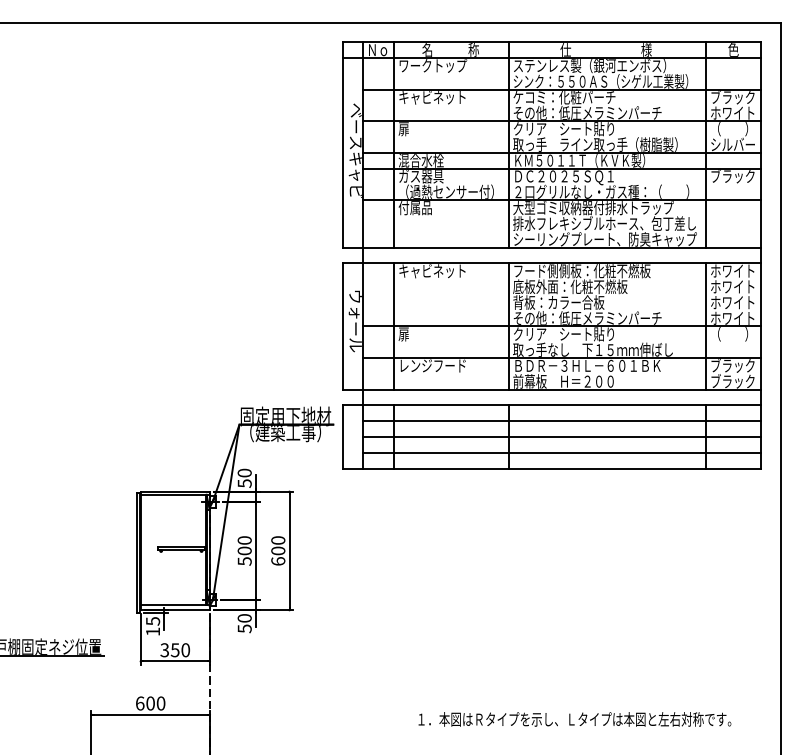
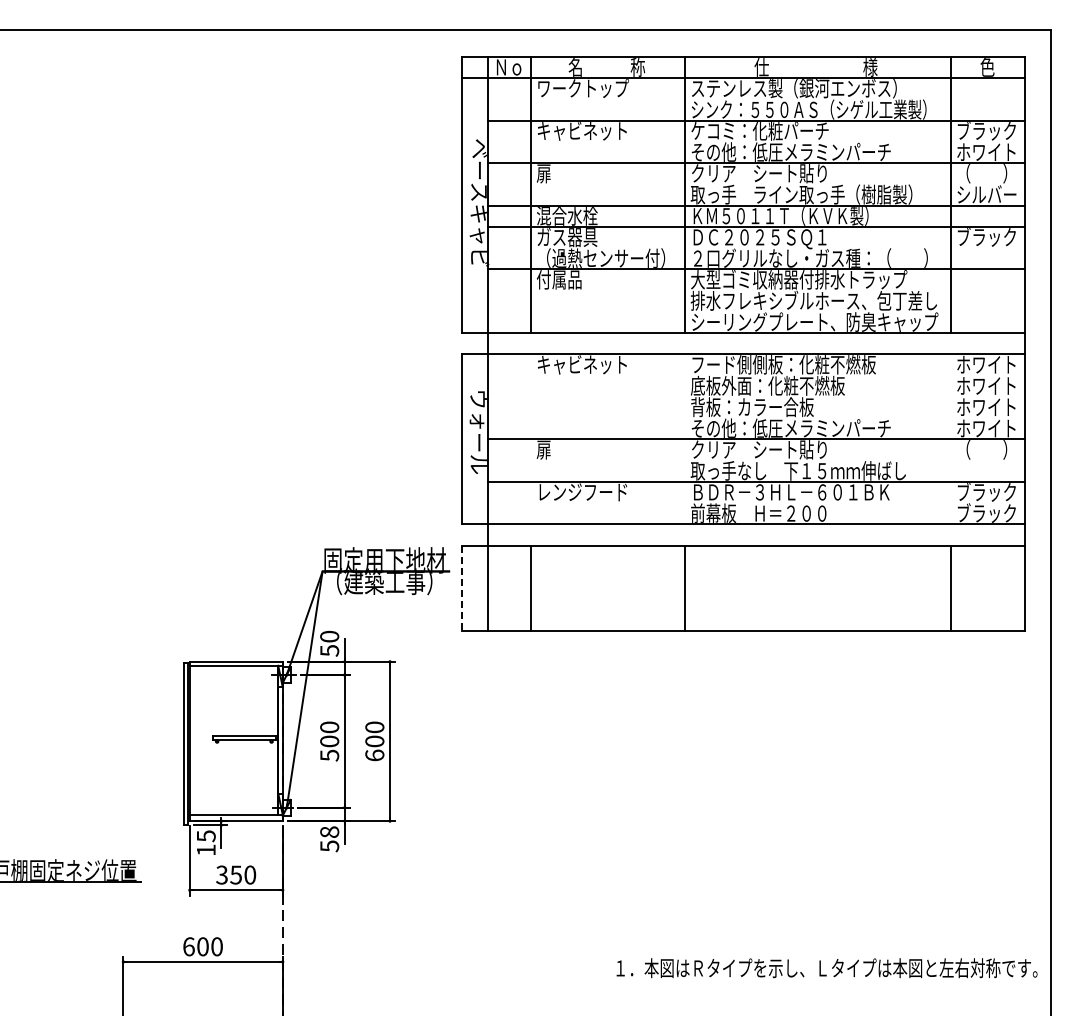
line: (393, 326) -> (530, 439), removed
line: (508, 326) -> (684, 439), removed
line: (706, 326) -> (950, 439), removed
line: (561, 420) -> (756, 566), removed
line: (342, 437) -> (461, 588), solid -> dashed
line: (561, 437) -> (756, 588), removed
line: (561, 452) -> (756, 609), removed
text: (244, 617) -> (329, 831), 50 -> 58
text: (574, 719) -> (826, 968), moved

